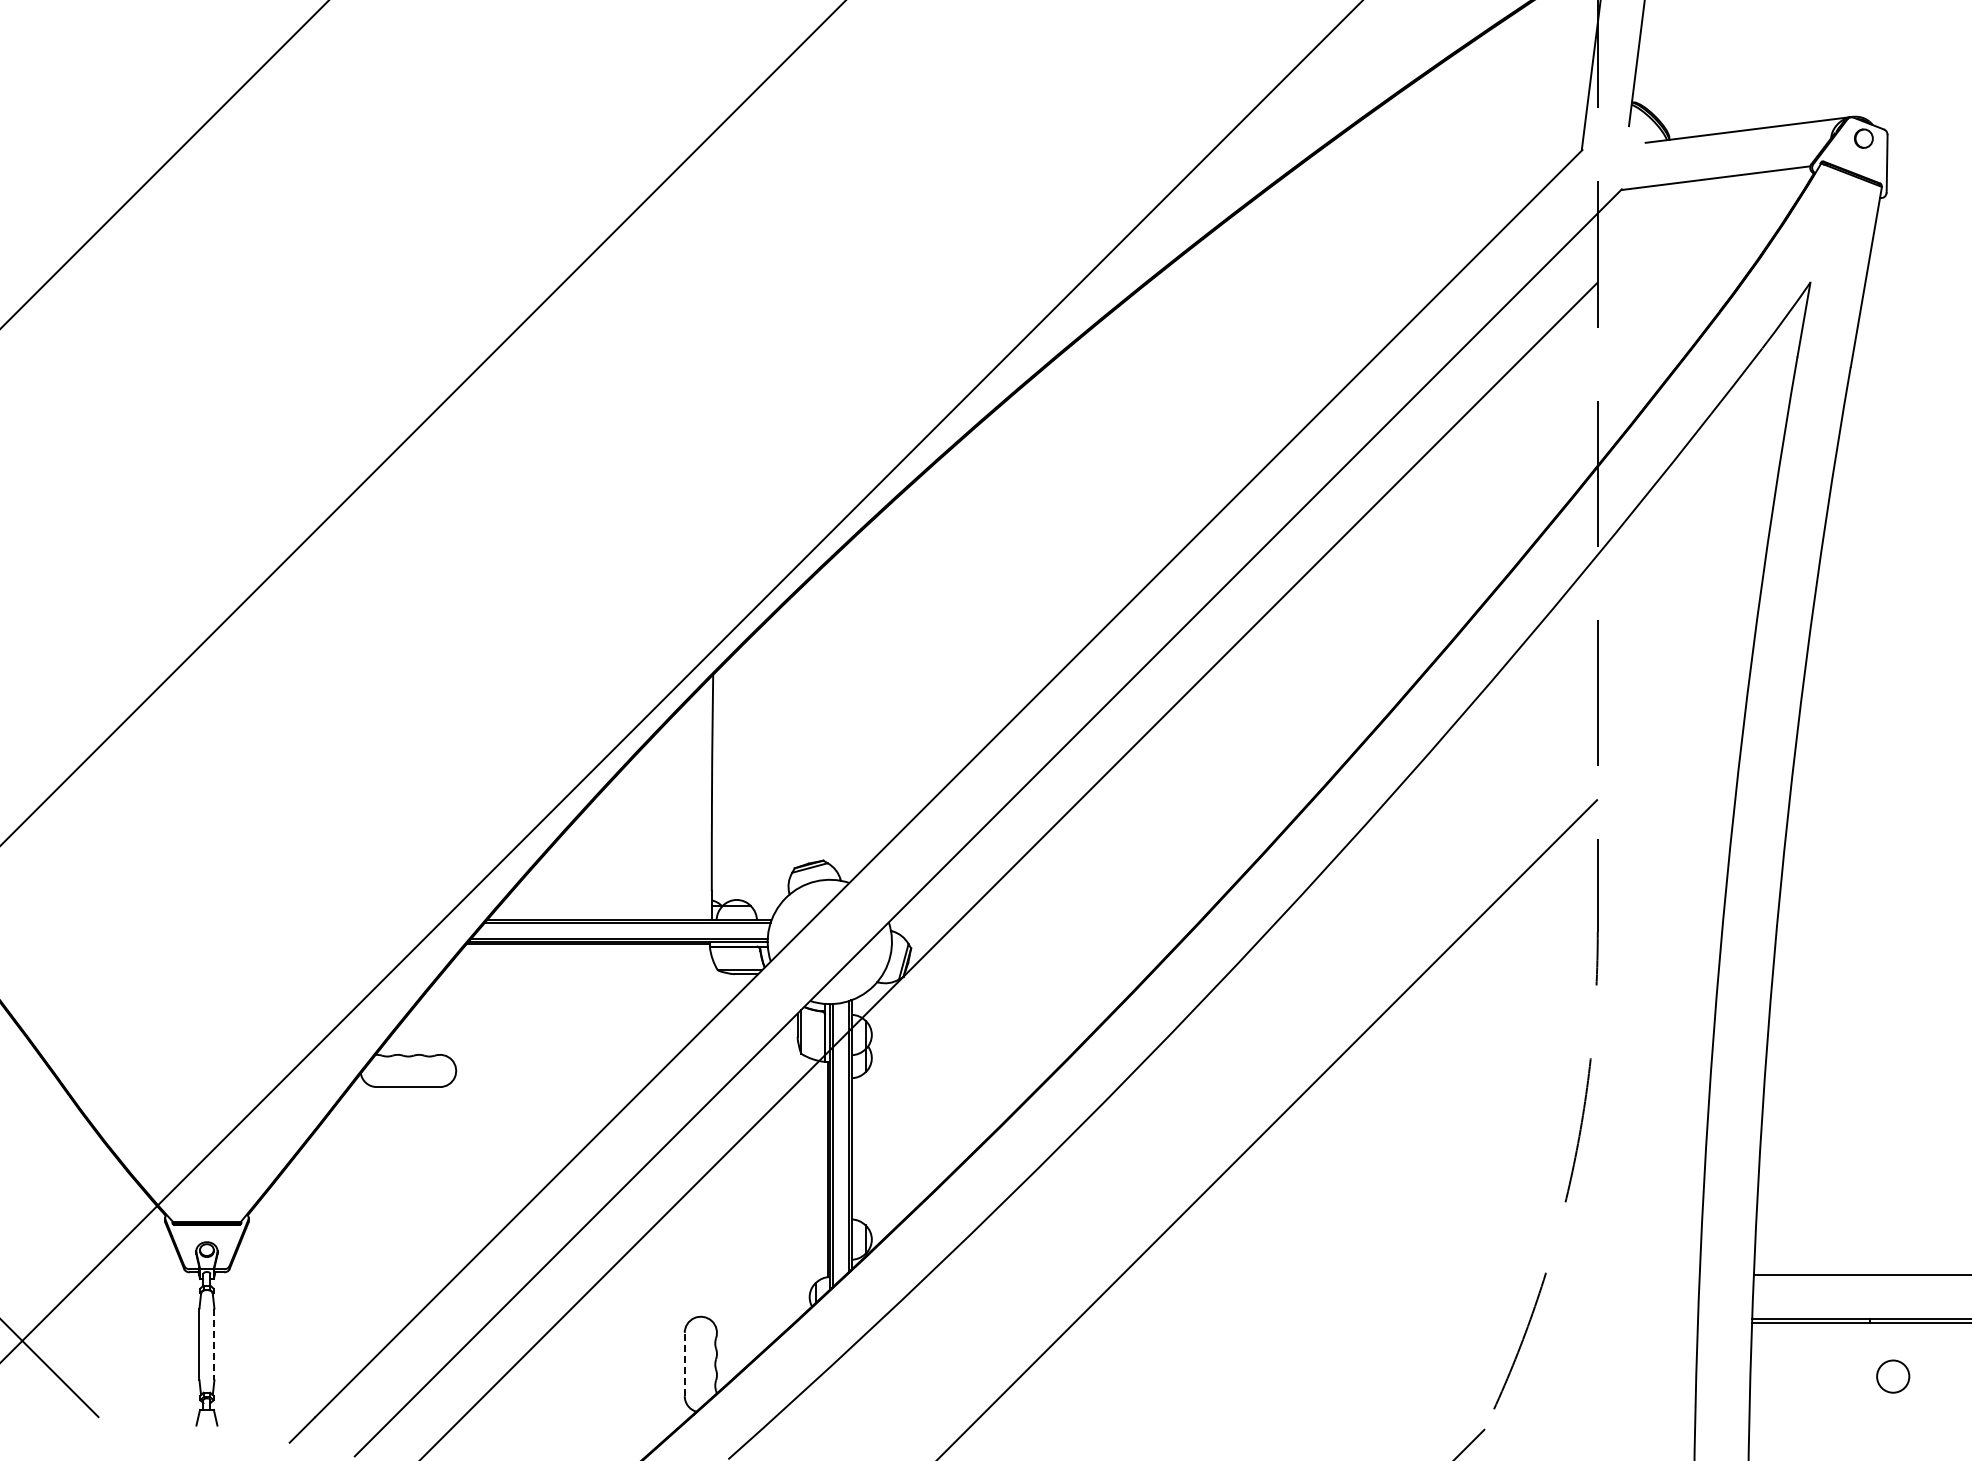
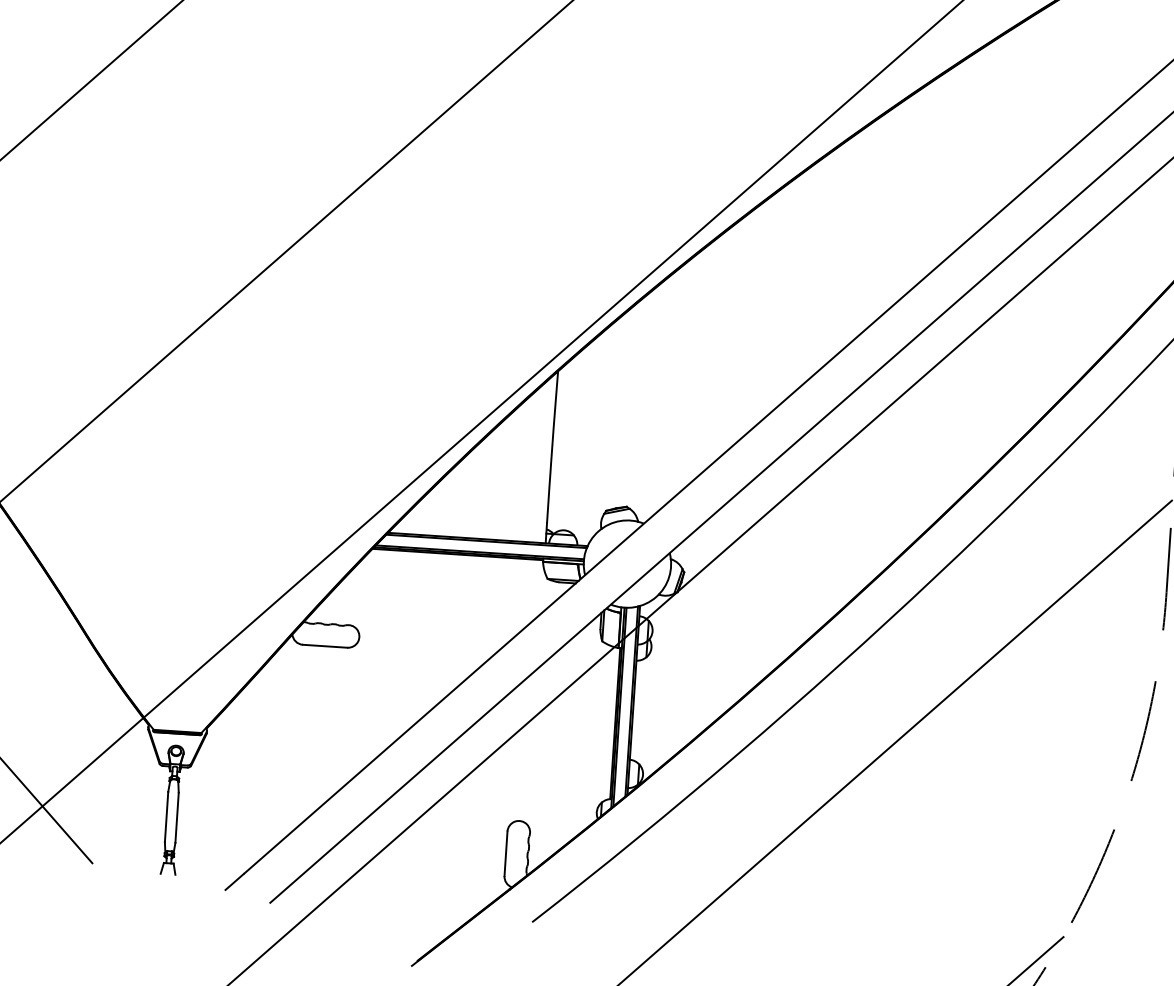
line: (214, 1344) -> (177, 817), dashed -> solid
line: (684, 1364) -> (505, 853), dashed -> solid

